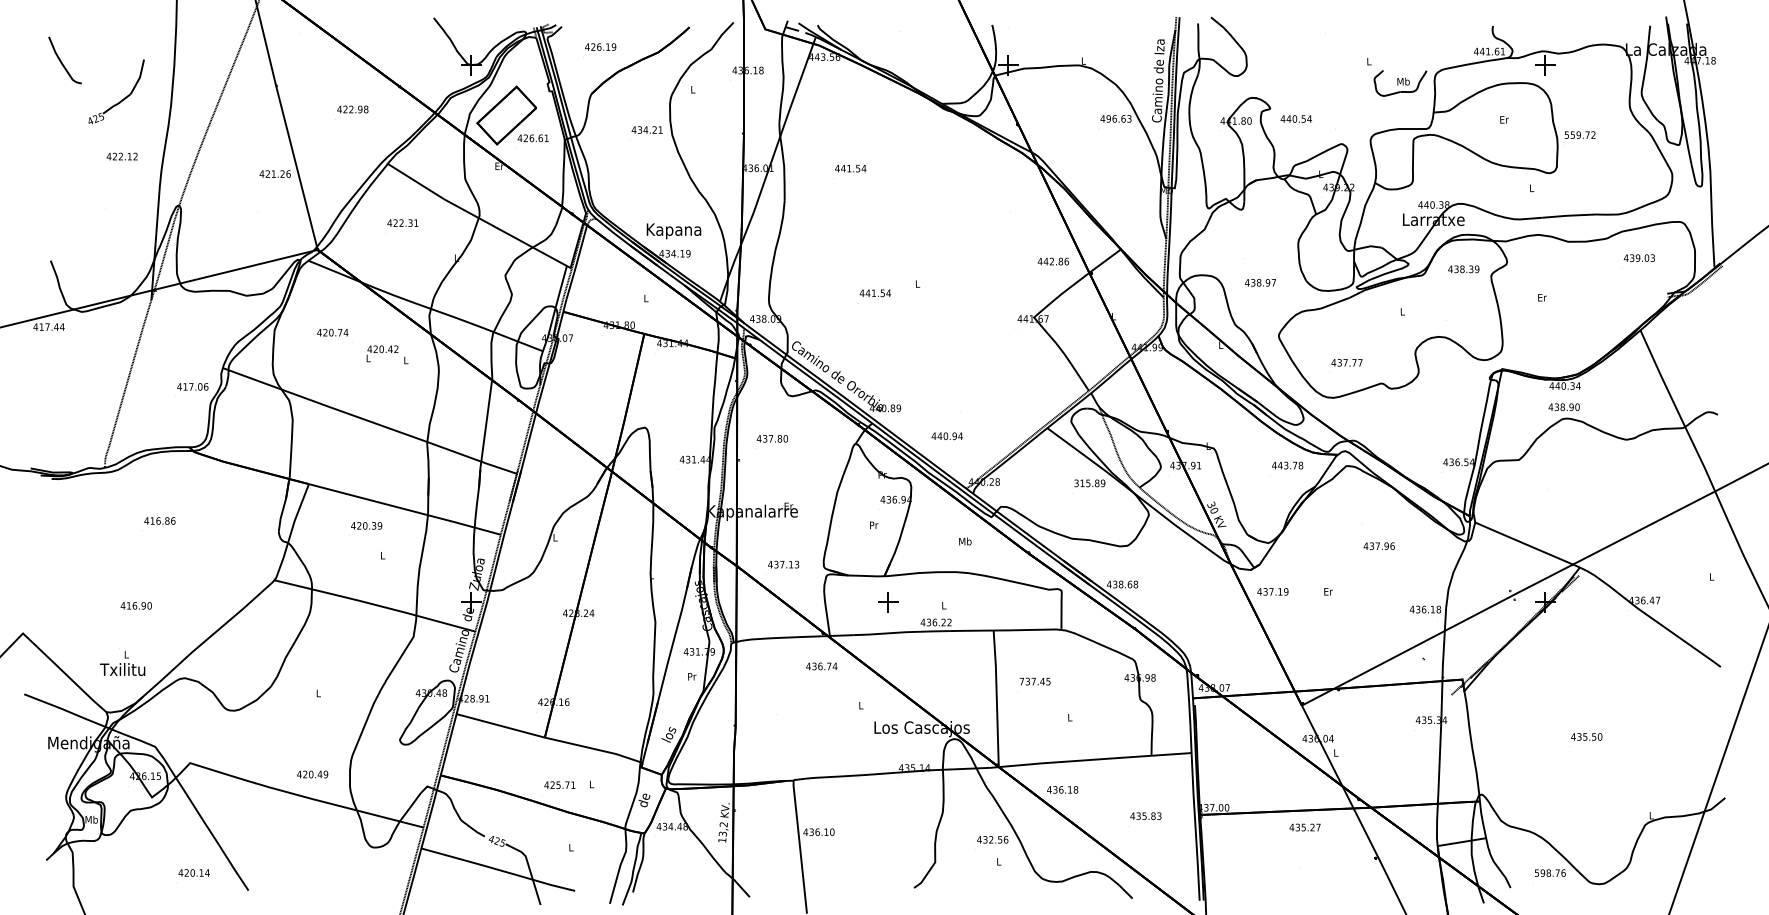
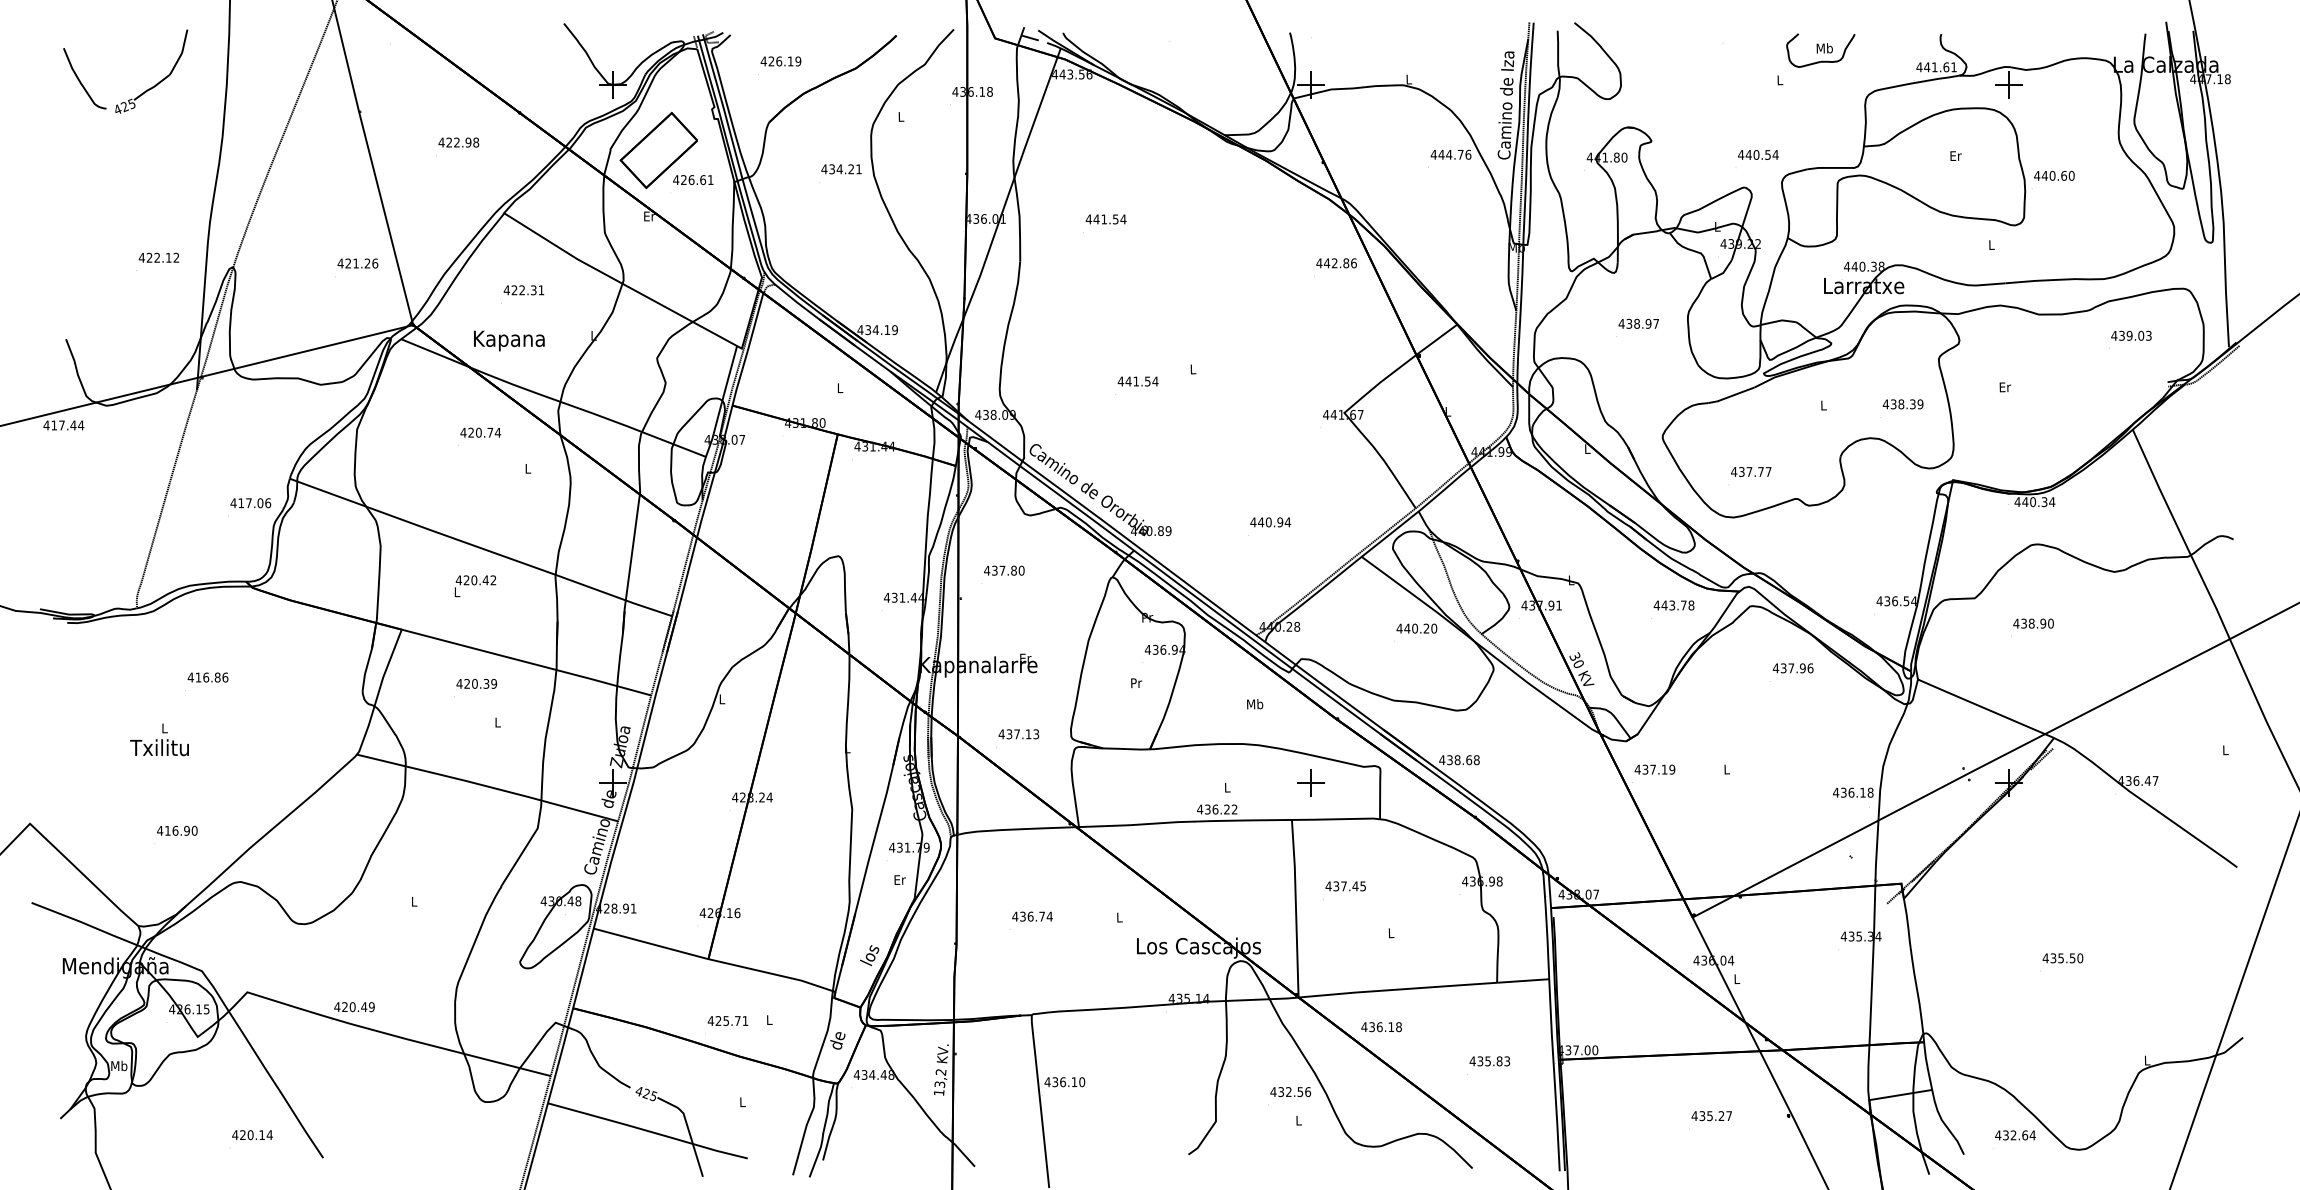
part: (1400, 83) -> (1820, 50), moved
part: (123, 98) -> (160, 80), moved
text: (1118, 118) -> (1454, 154), 496.63 -> 444.76
text: (1296, 118) -> (1758, 154), moved
text: (1580, 134) -> (2054, 175), 559.72 -> 440.60
text: (121, 156) -> (158, 257), moved
text: (274, 174) -> (357, 263), moved
text: (674, 230) -> (509, 340), moved
text: (1053, 261) -> (1336, 263), moved
text: (1463, 269) -> (1902, 404), moved
text: (1260, 282) -> (1638, 323), moved
text: (332, 332) -> (480, 432), moved
text: (381, 354) -> (474, 586), moved
text: (1564, 407) -> (2033, 623), moved
text: (947, 436) -> (1270, 522), moved
text: (1089, 483) -> (1416, 628), 315.89 -> 440.20
text: (1378, 546) -> (1792, 668), moved
text: (1327, 591) -> (1726, 769), Er -> L
part: (887, 601) -> (1310, 782), moved
text: (136, 605) -> (177, 830), moved
text: (122, 663) -> (159, 739), moved
text: (821, 666) -> (1032, 916), moved
text: (691, 676) -> (899, 879), Pr -> Er
text: (1021, 681) -> (1328, 886), 737.45 -> 437.45
text: (312, 774) -> (354, 1007), moved
text: (1304, 827) -> (1711, 1116), moved
text: (1550, 873) -> (2015, 1135), 598.76 -> 432.64

